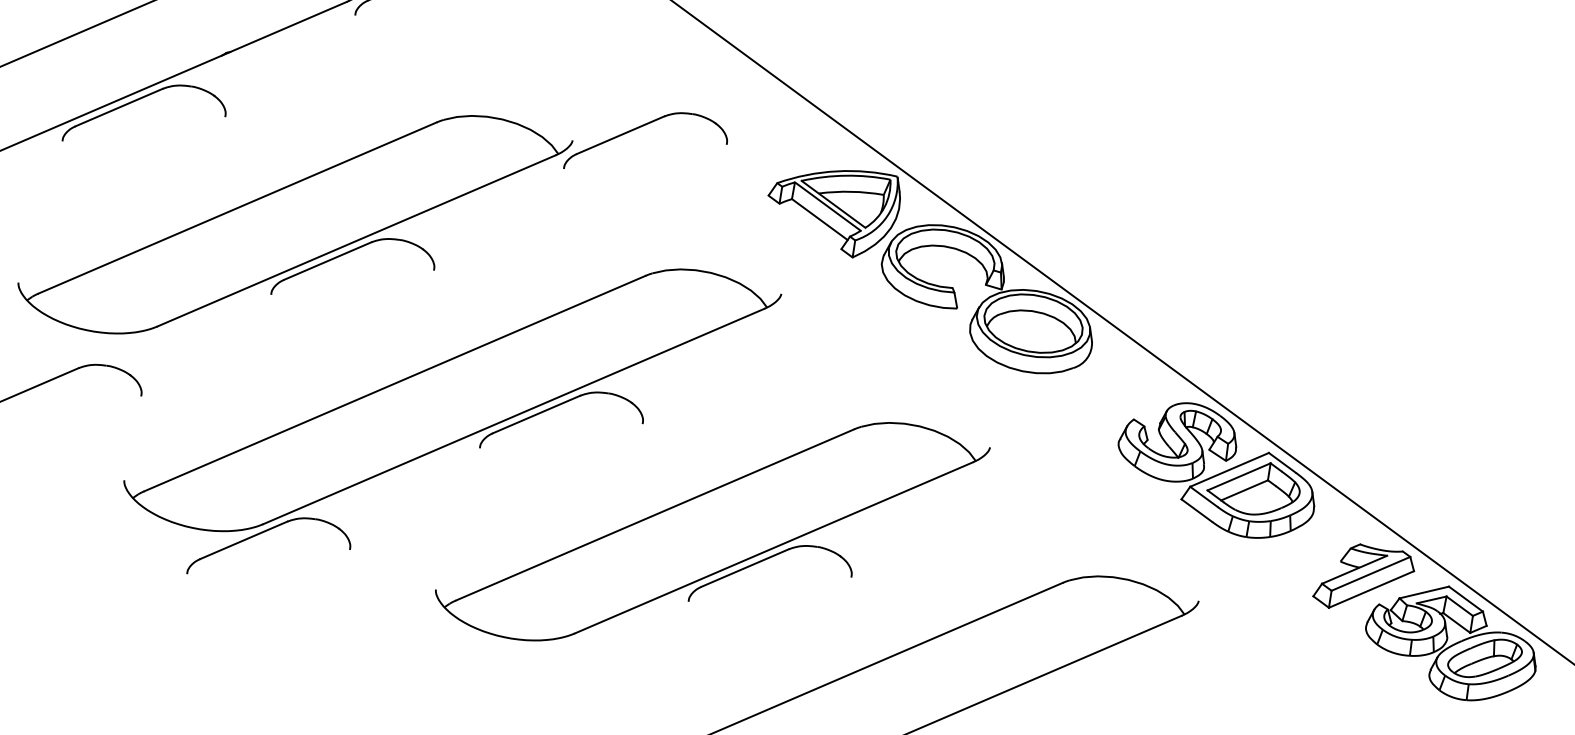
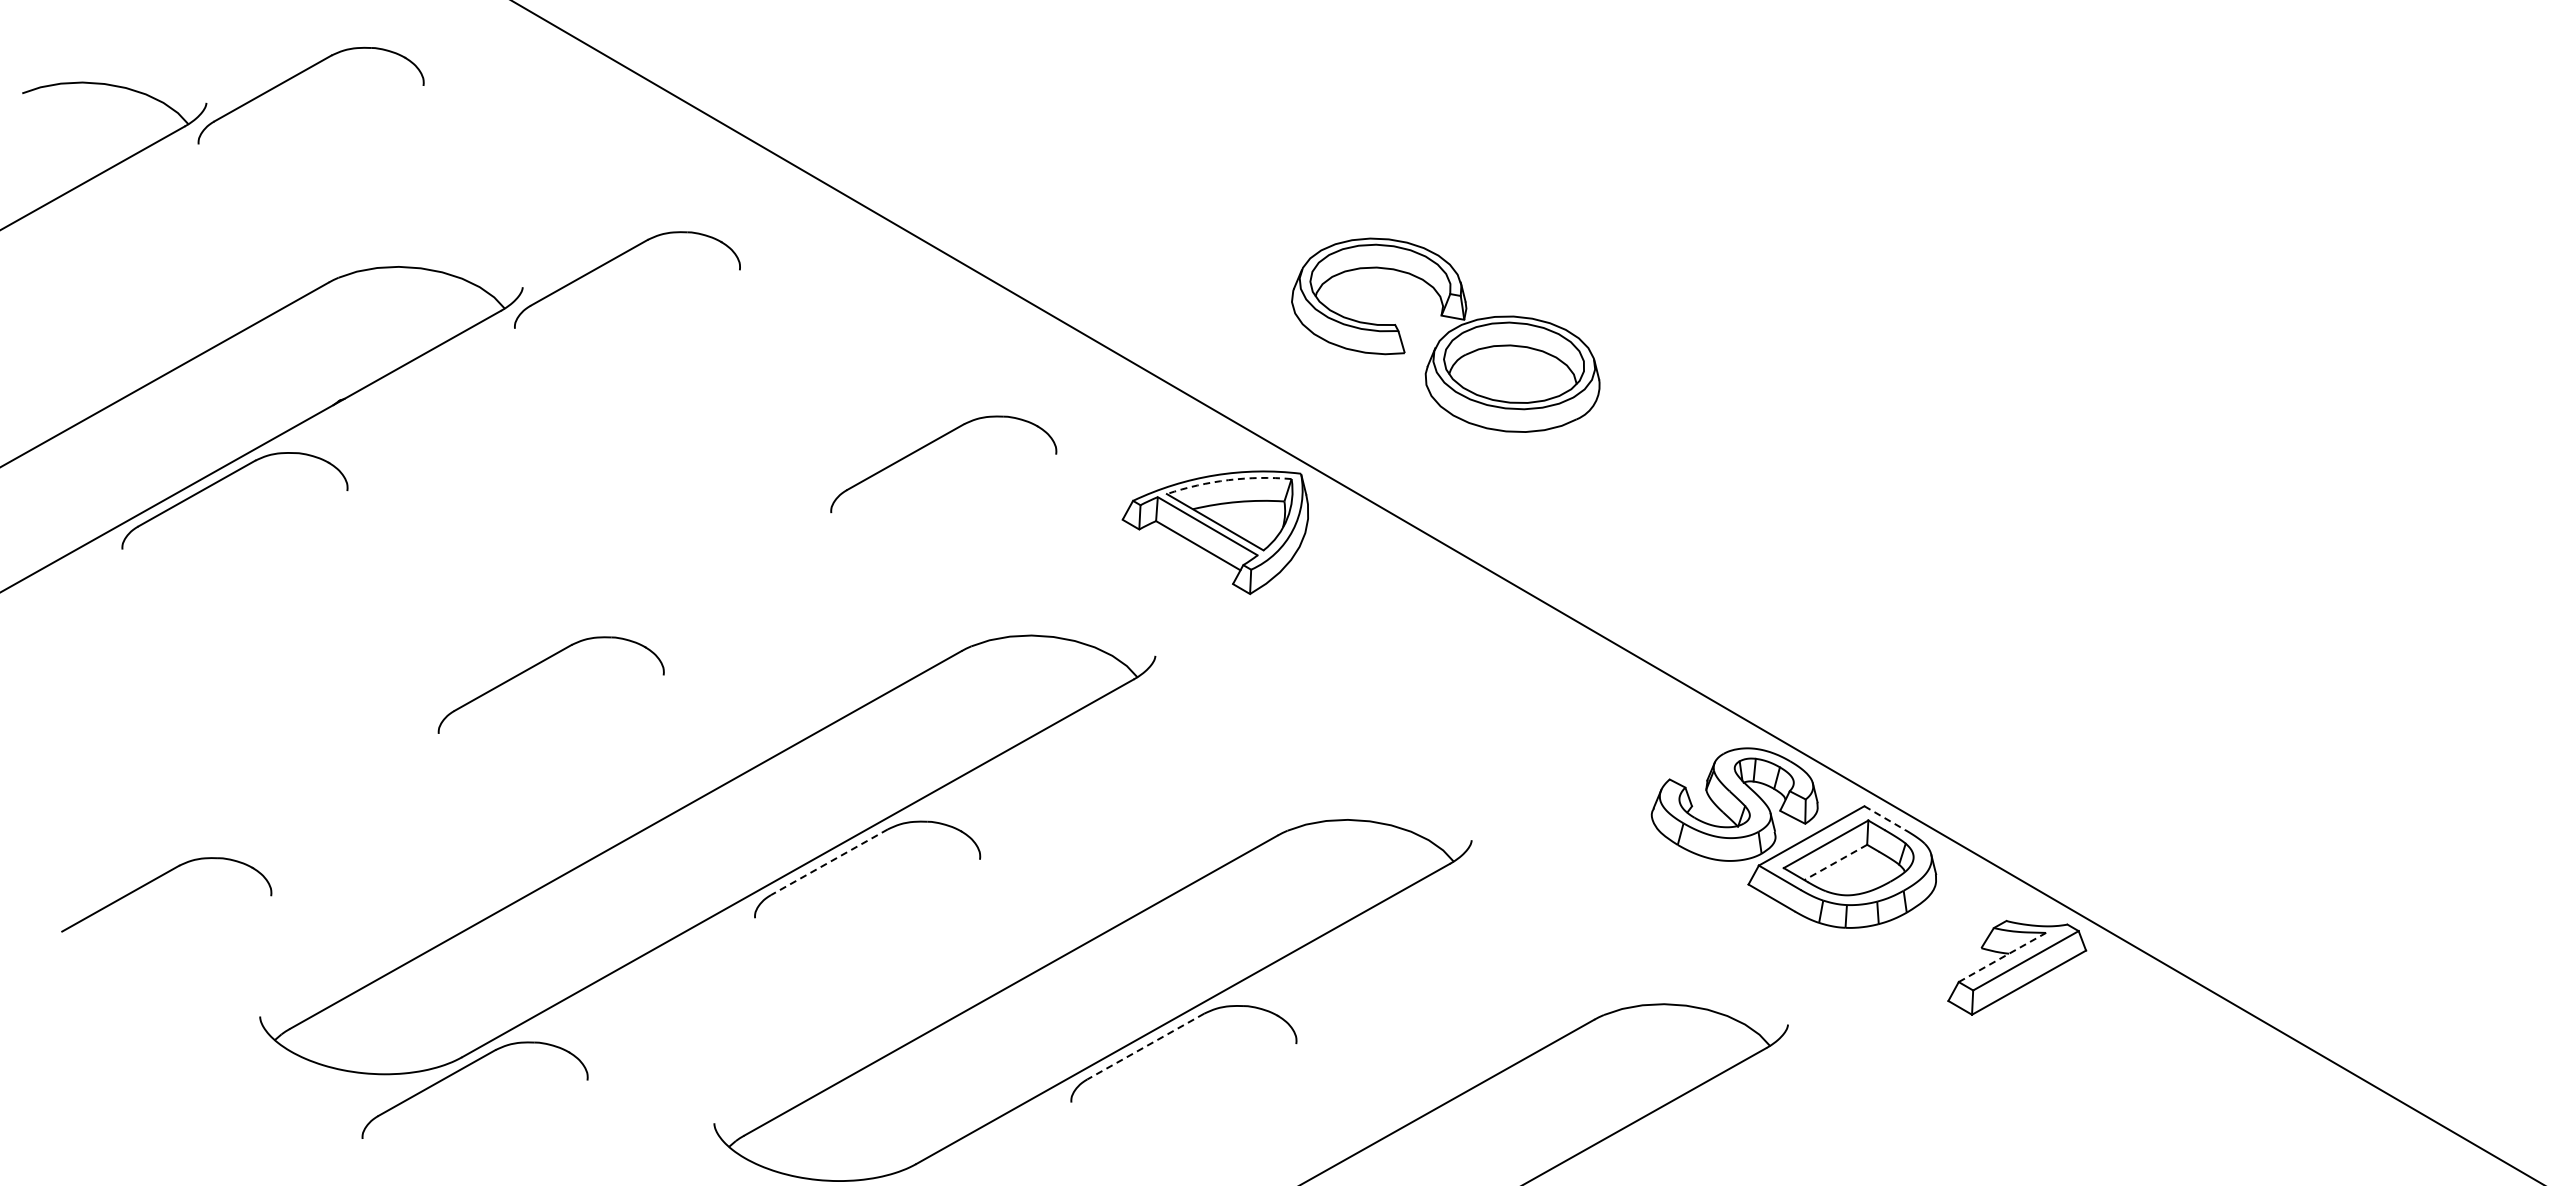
arc: (845, 175) -> (1228, 480), solid -> dashed
part: (293, 224) -> (459, 631), removed
part: (987, 298) -> (1445, 334), moved
line: (536, 414) -> (829, 862), solid -> dashed
line: (1282, 463) -> (1885, 818), solid -> dashed
line: (1244, 490) -> (1835, 862), solid -> dashed
line: (745, 567) -> (1145, 1046), solid -> dashed
line: (1354, 569) -> (2002, 957), solid -> dashed
part: (1451, 642) -> (2149, 1045), removed

